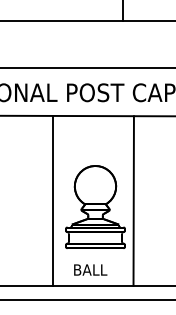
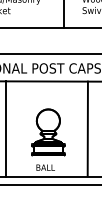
line: (52, 200) -> (5, 128), moved
line: (133, 200) -> (87, 128), moved

